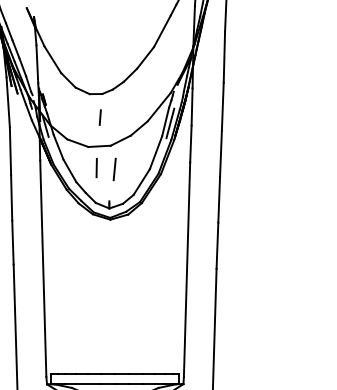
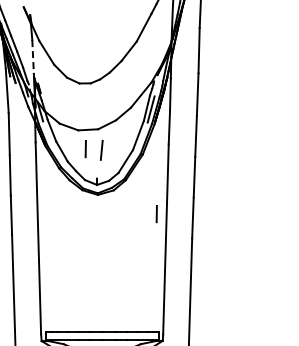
line: (37, 63) -> (33, 56), solid -> dashed
line: (99, 116) -> (88, 103), removed
line: (176, 241) -> (156, 214), added

